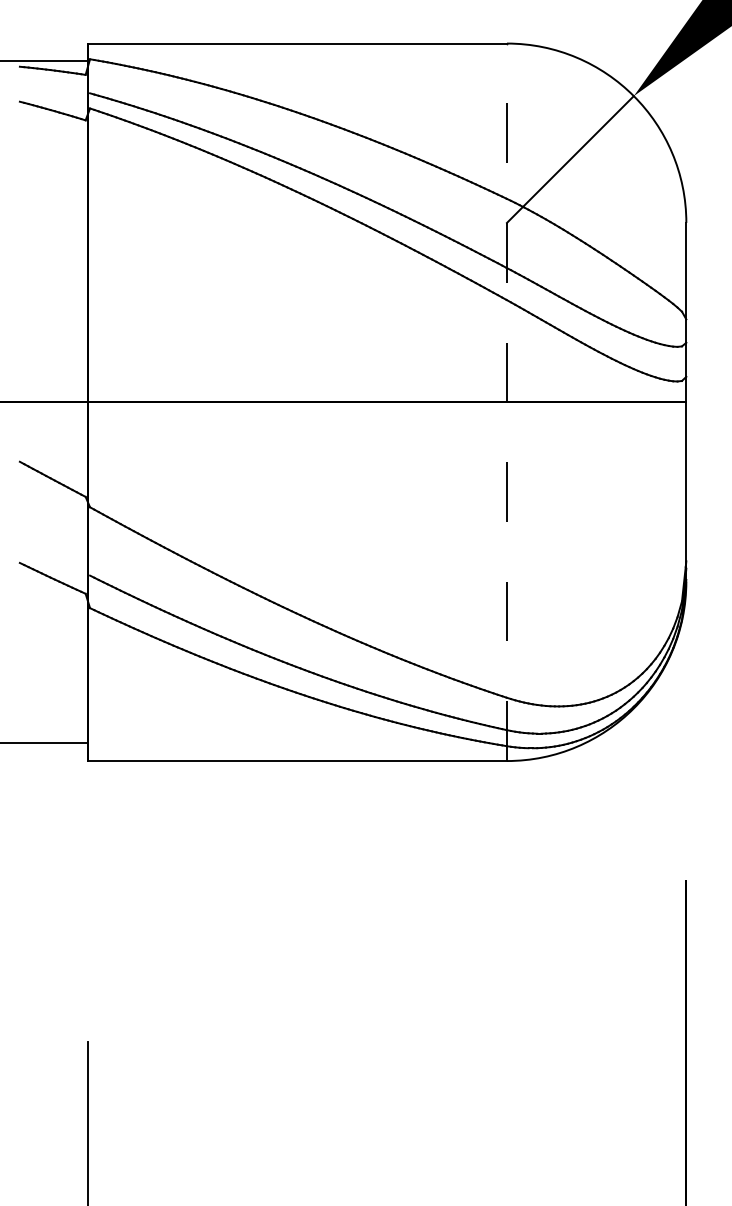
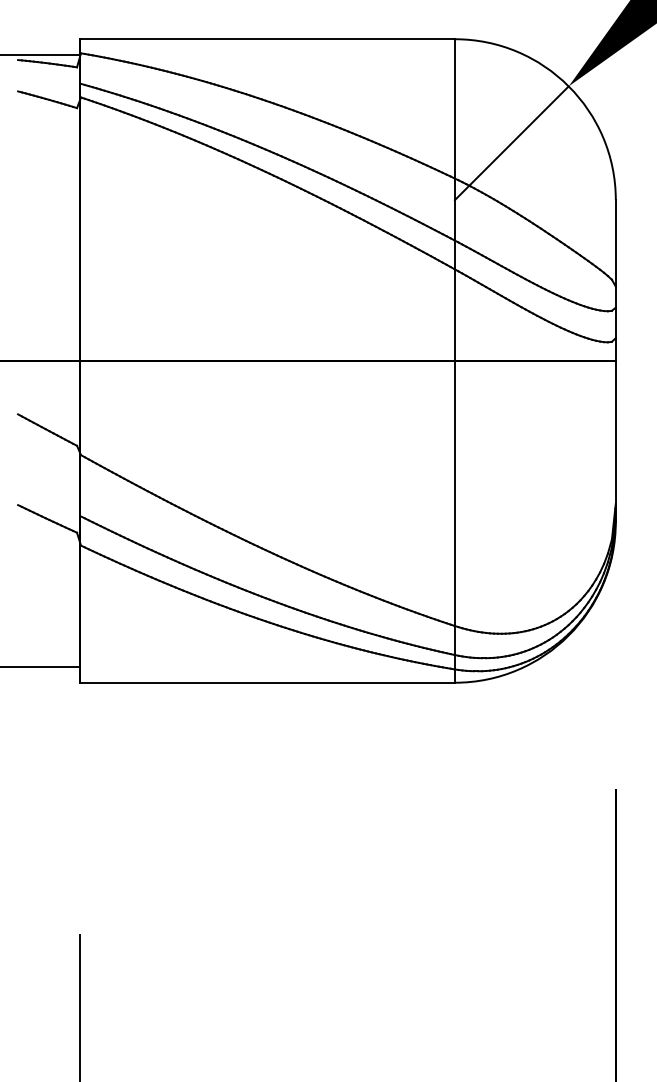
line: (506, 402) -> (454, 361), dashed -> solid

